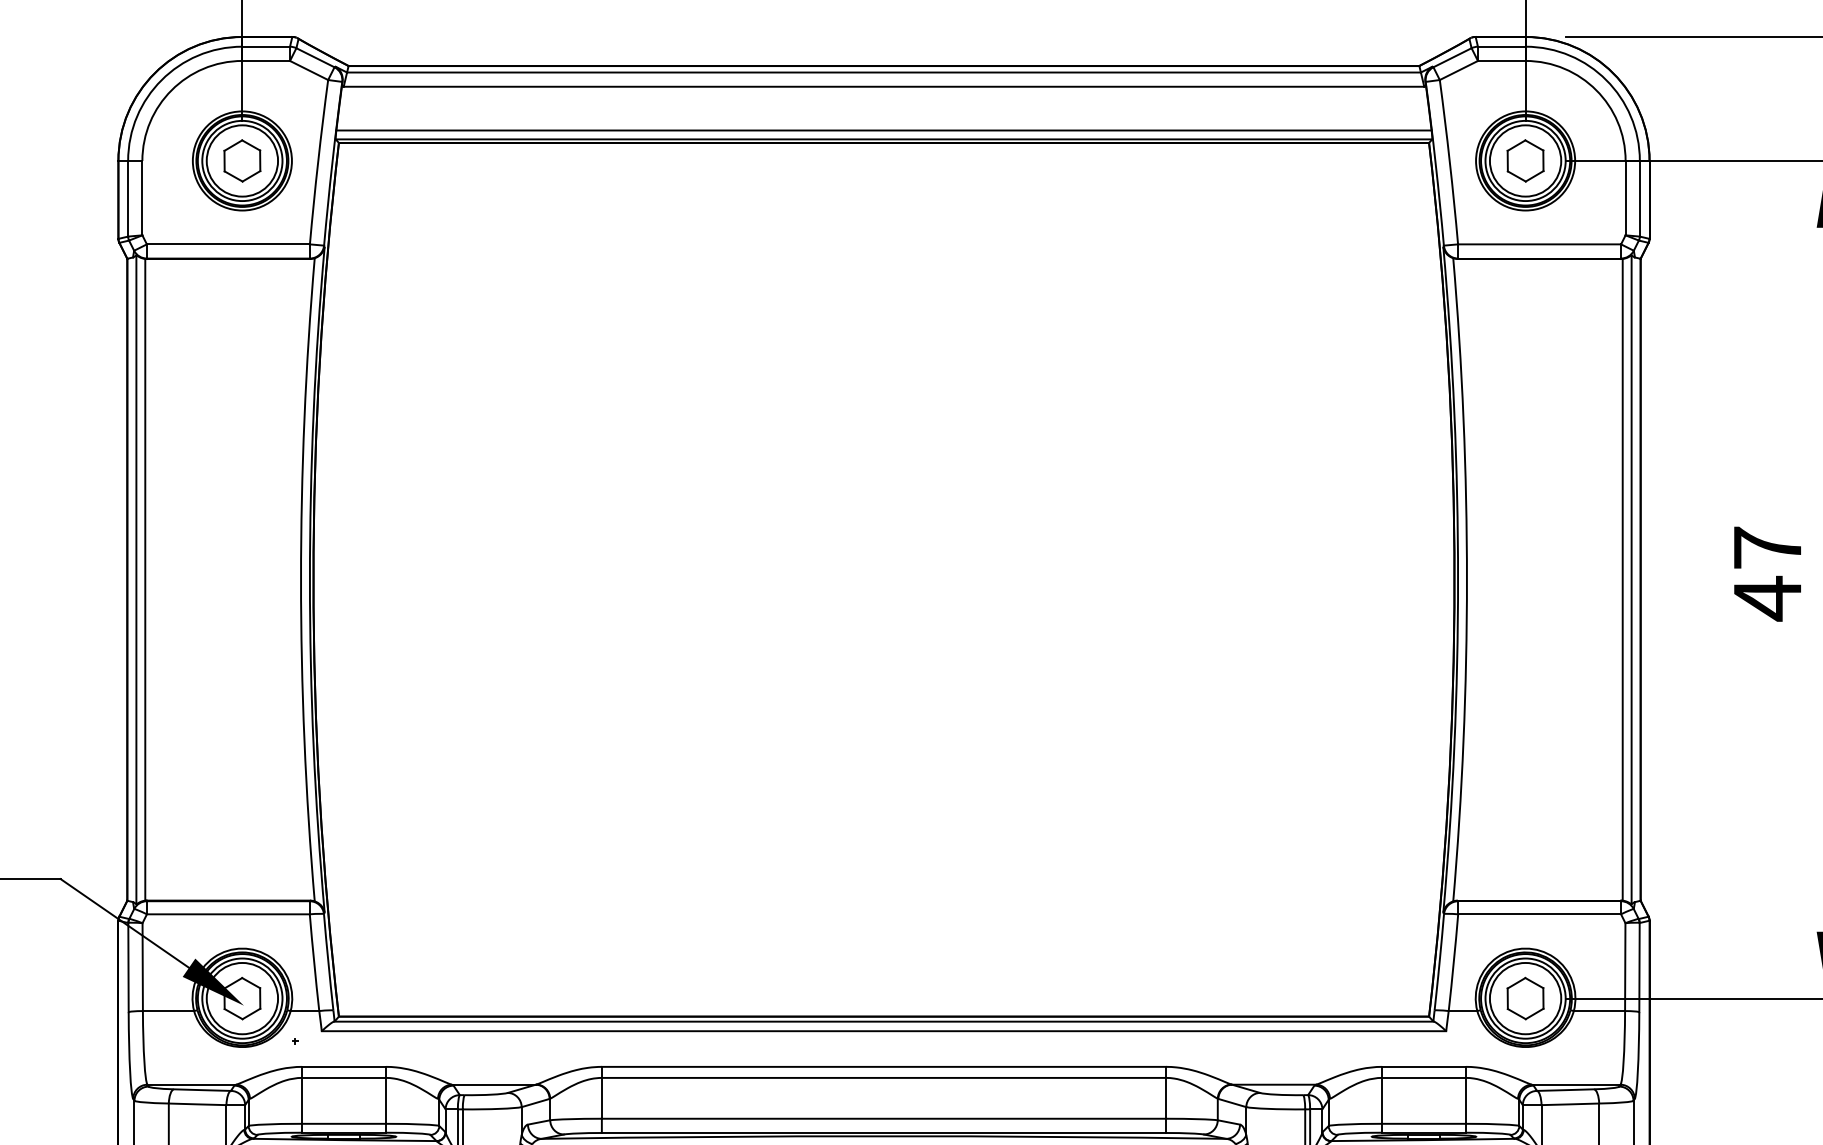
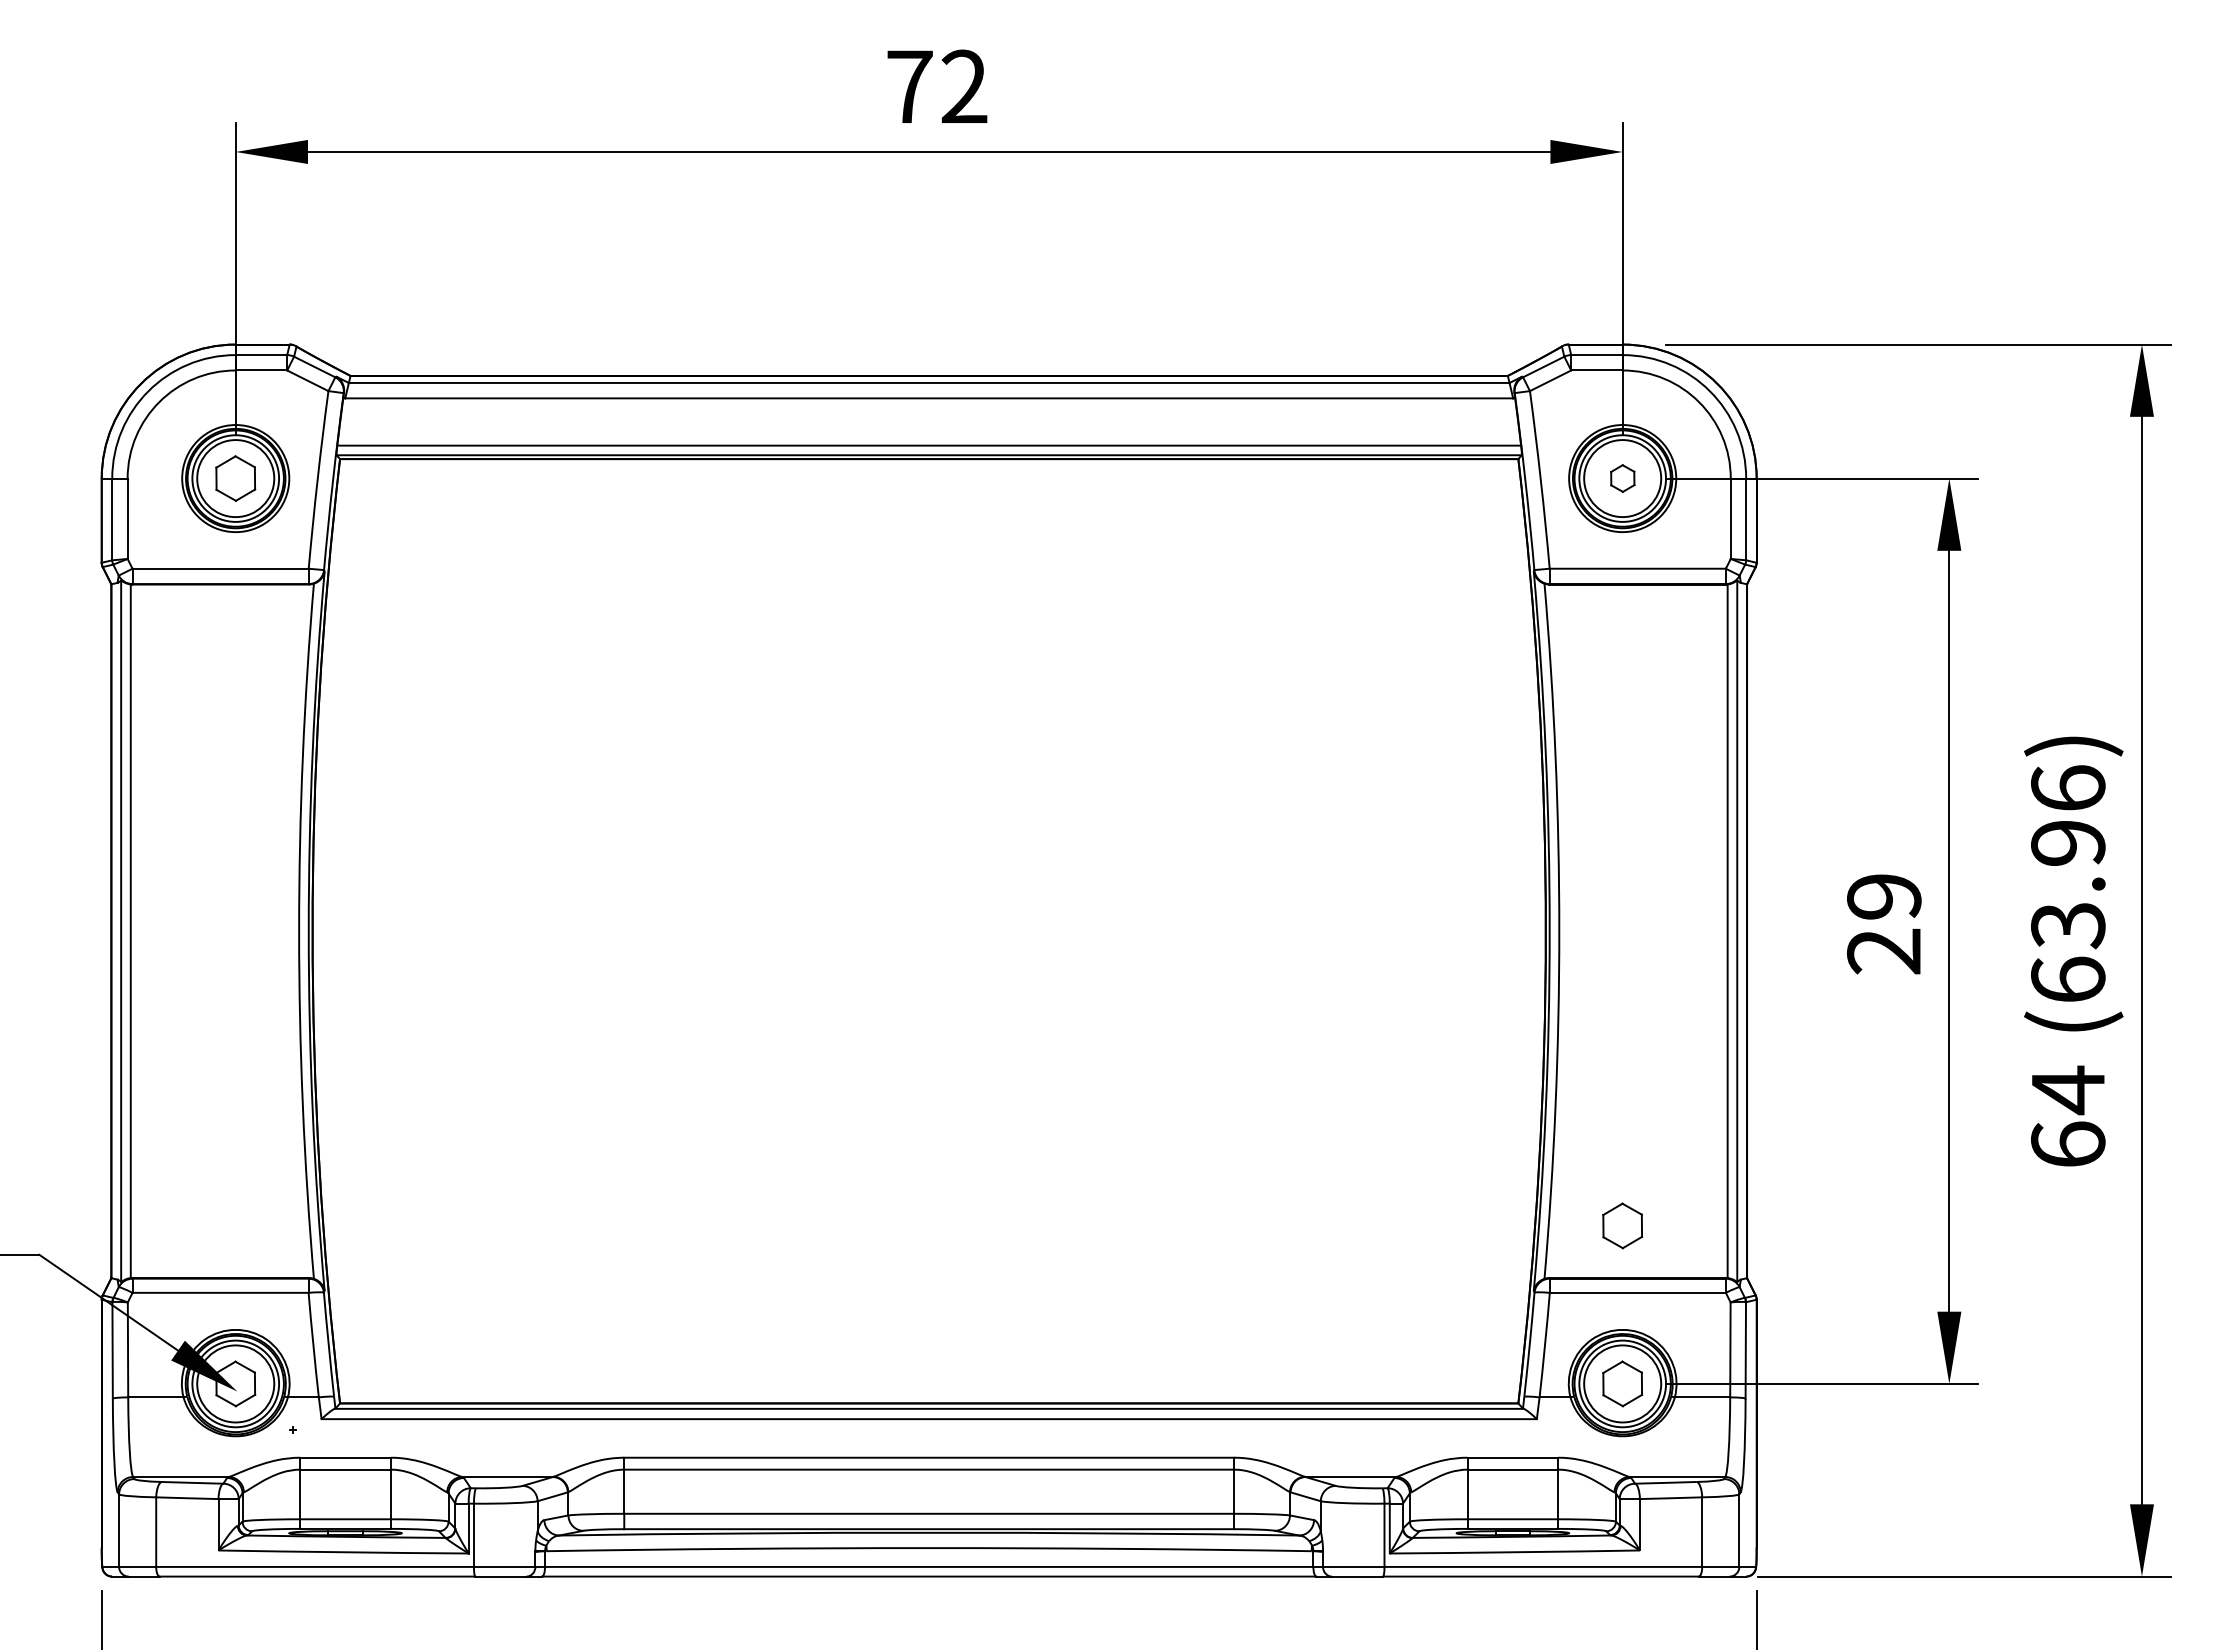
part: (1525, 160) -> (1622, 478), size x0.6
text: (1767, 574) -> (1884, 925), 47 -> 29
part: (1525, 852) -> (1622, 1225), added

